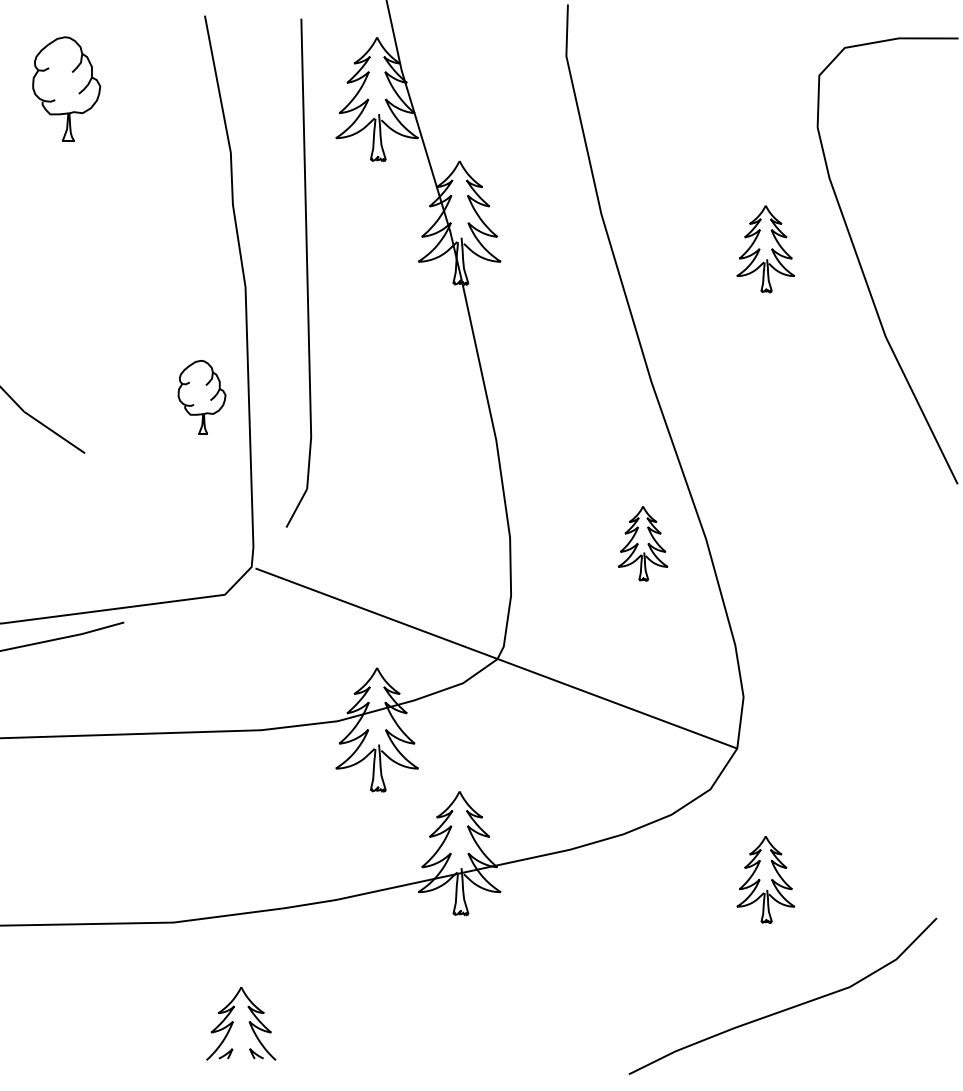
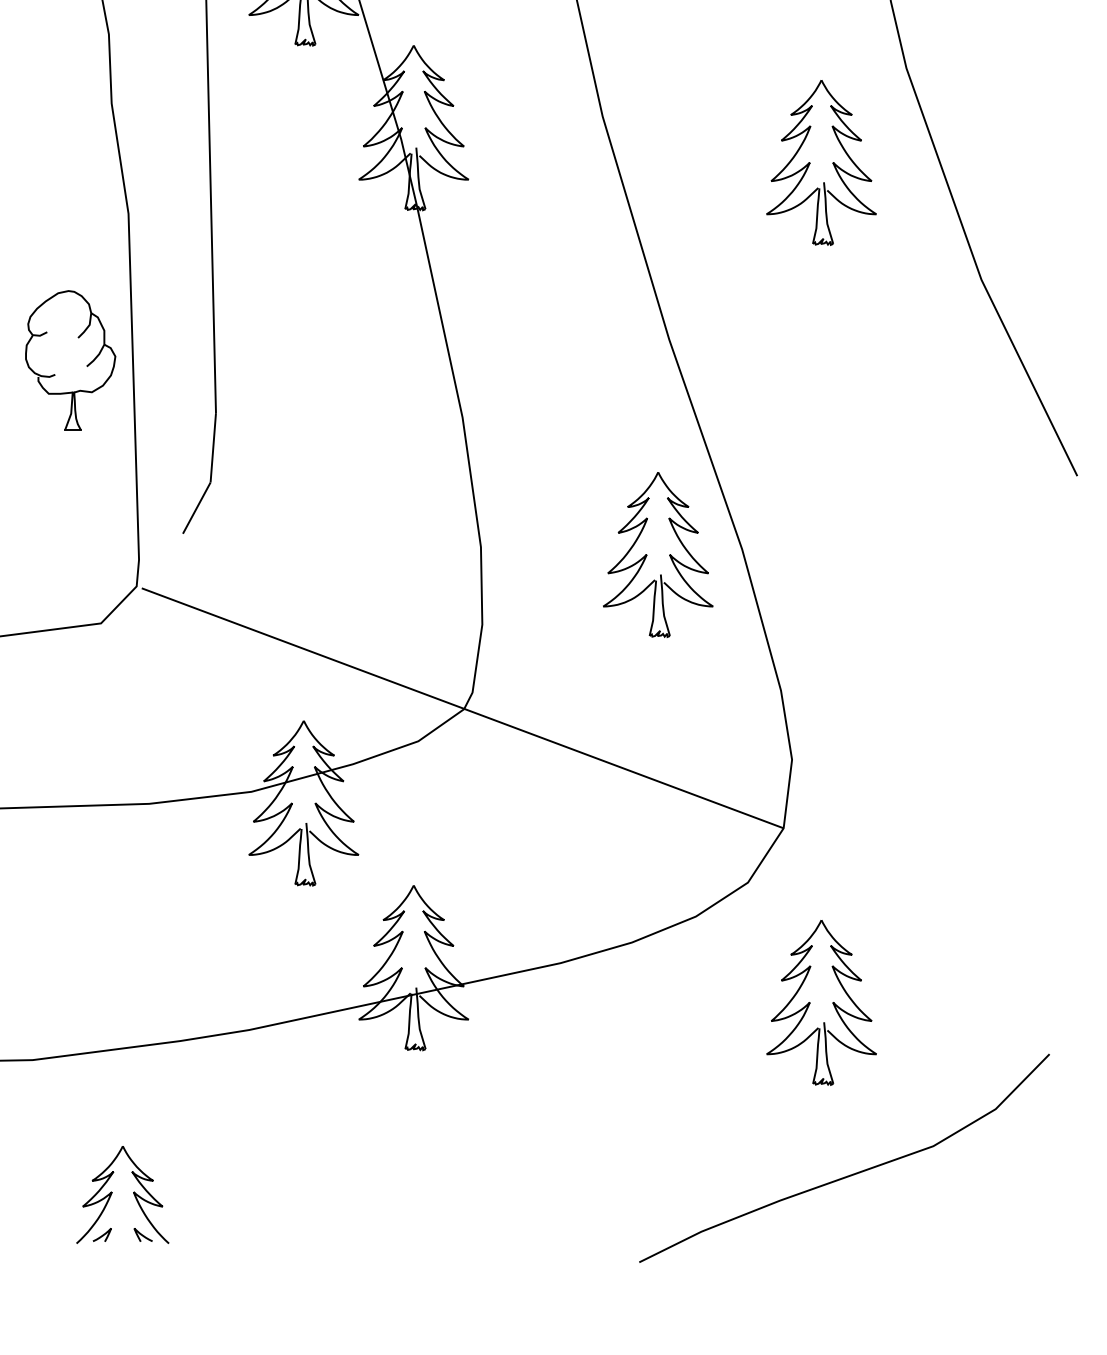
part: (765, 248) -> (821, 162), size x1.43
part: (201, 396) -> (69, 359), size x1.43
part: (642, 543) -> (657, 555), size x1.67
part: (765, 879) -> (821, 1002), size x1.43

